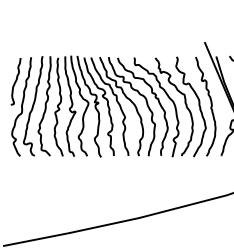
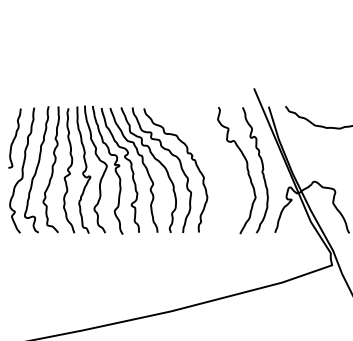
part: (170, 99) -> (210, 161), removed

